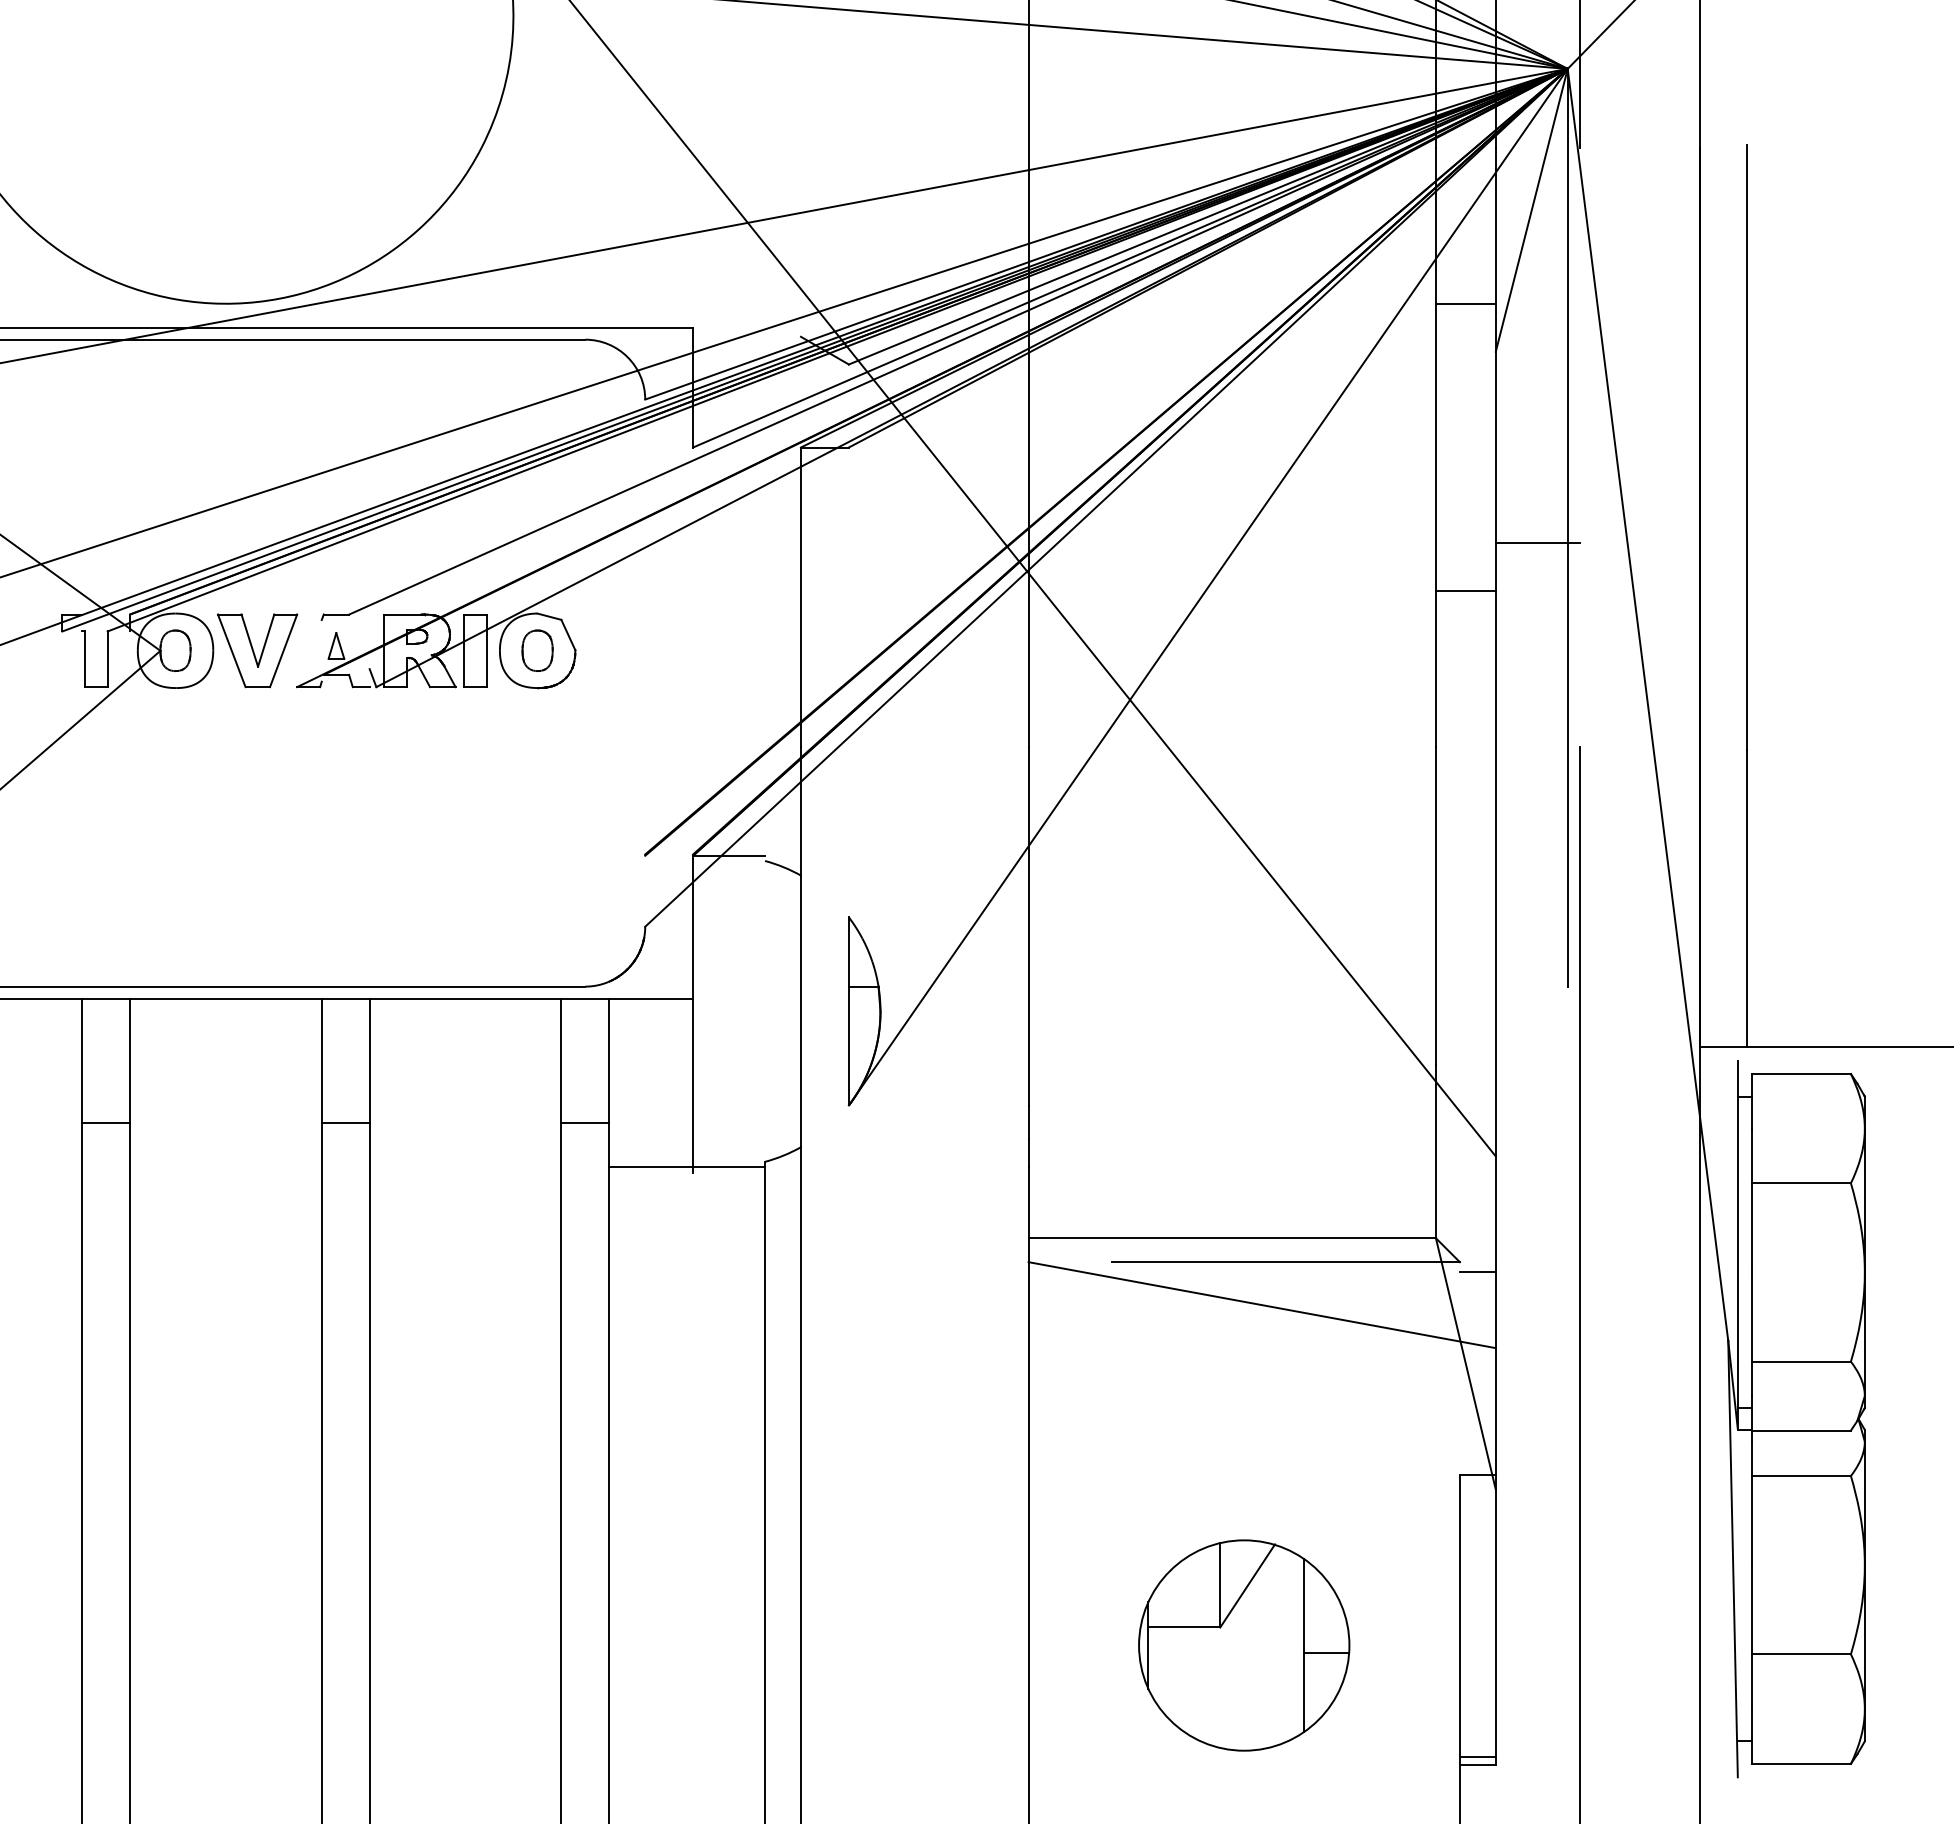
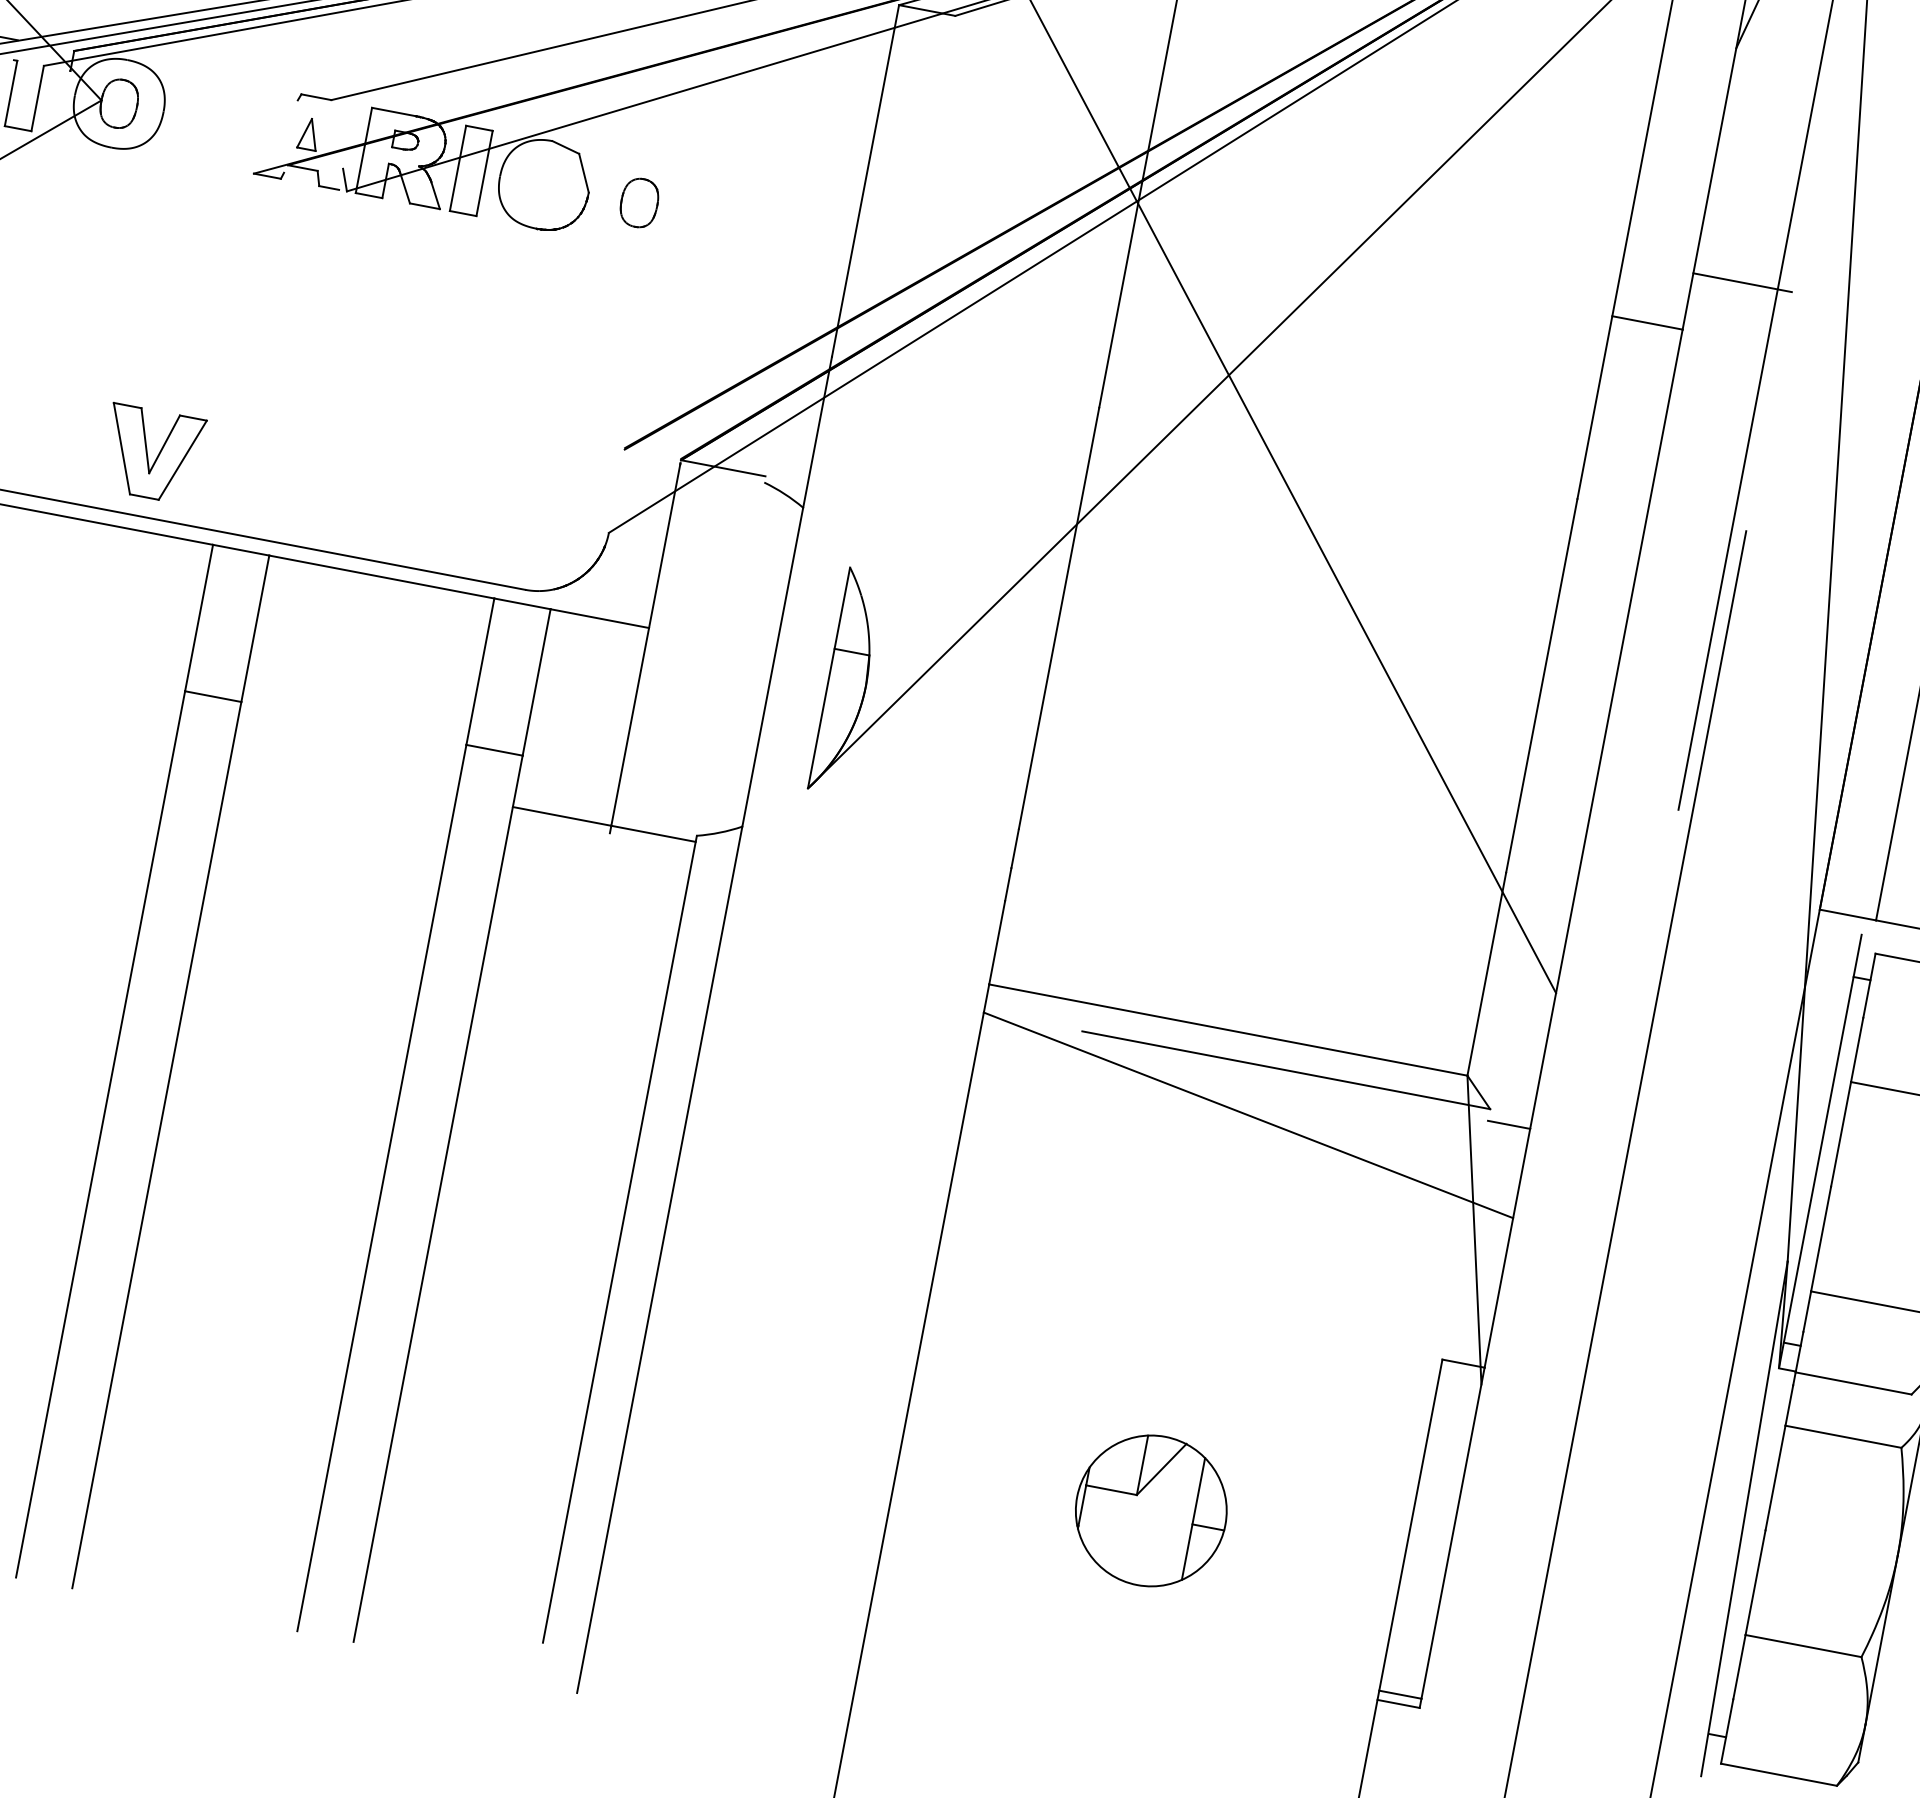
part: (257, 650) -> (152, 454), moved
part: (537, 650) -> (639, 202), moved
part: (1244, 1645) -> (1151, 1510), size x0.6

